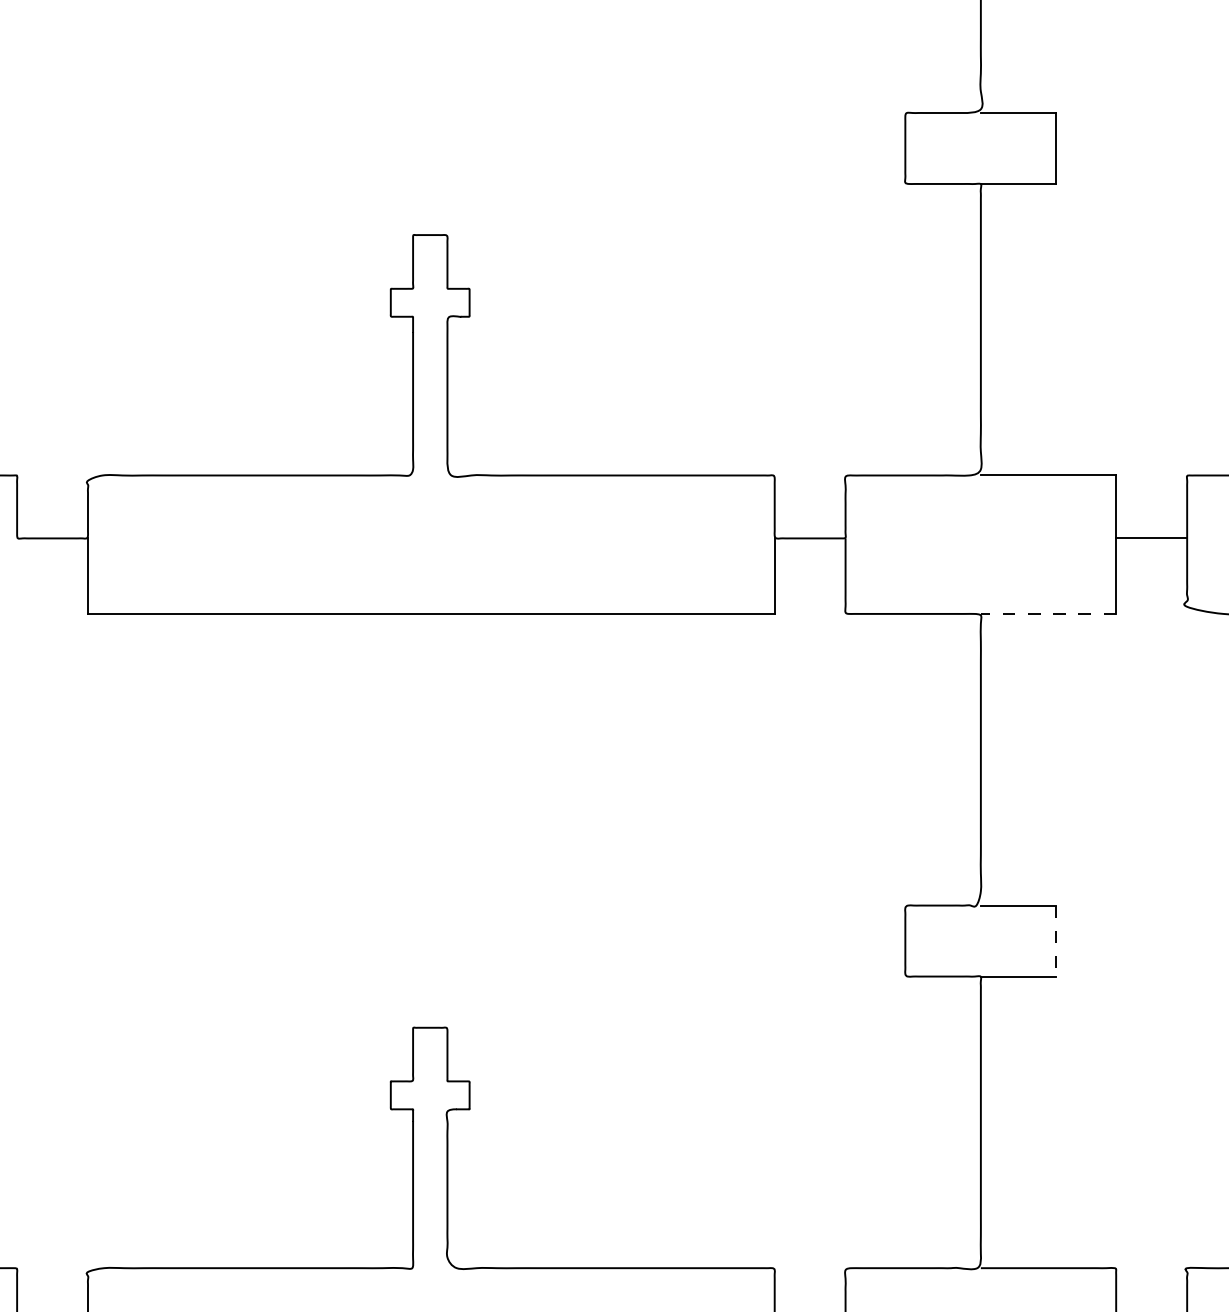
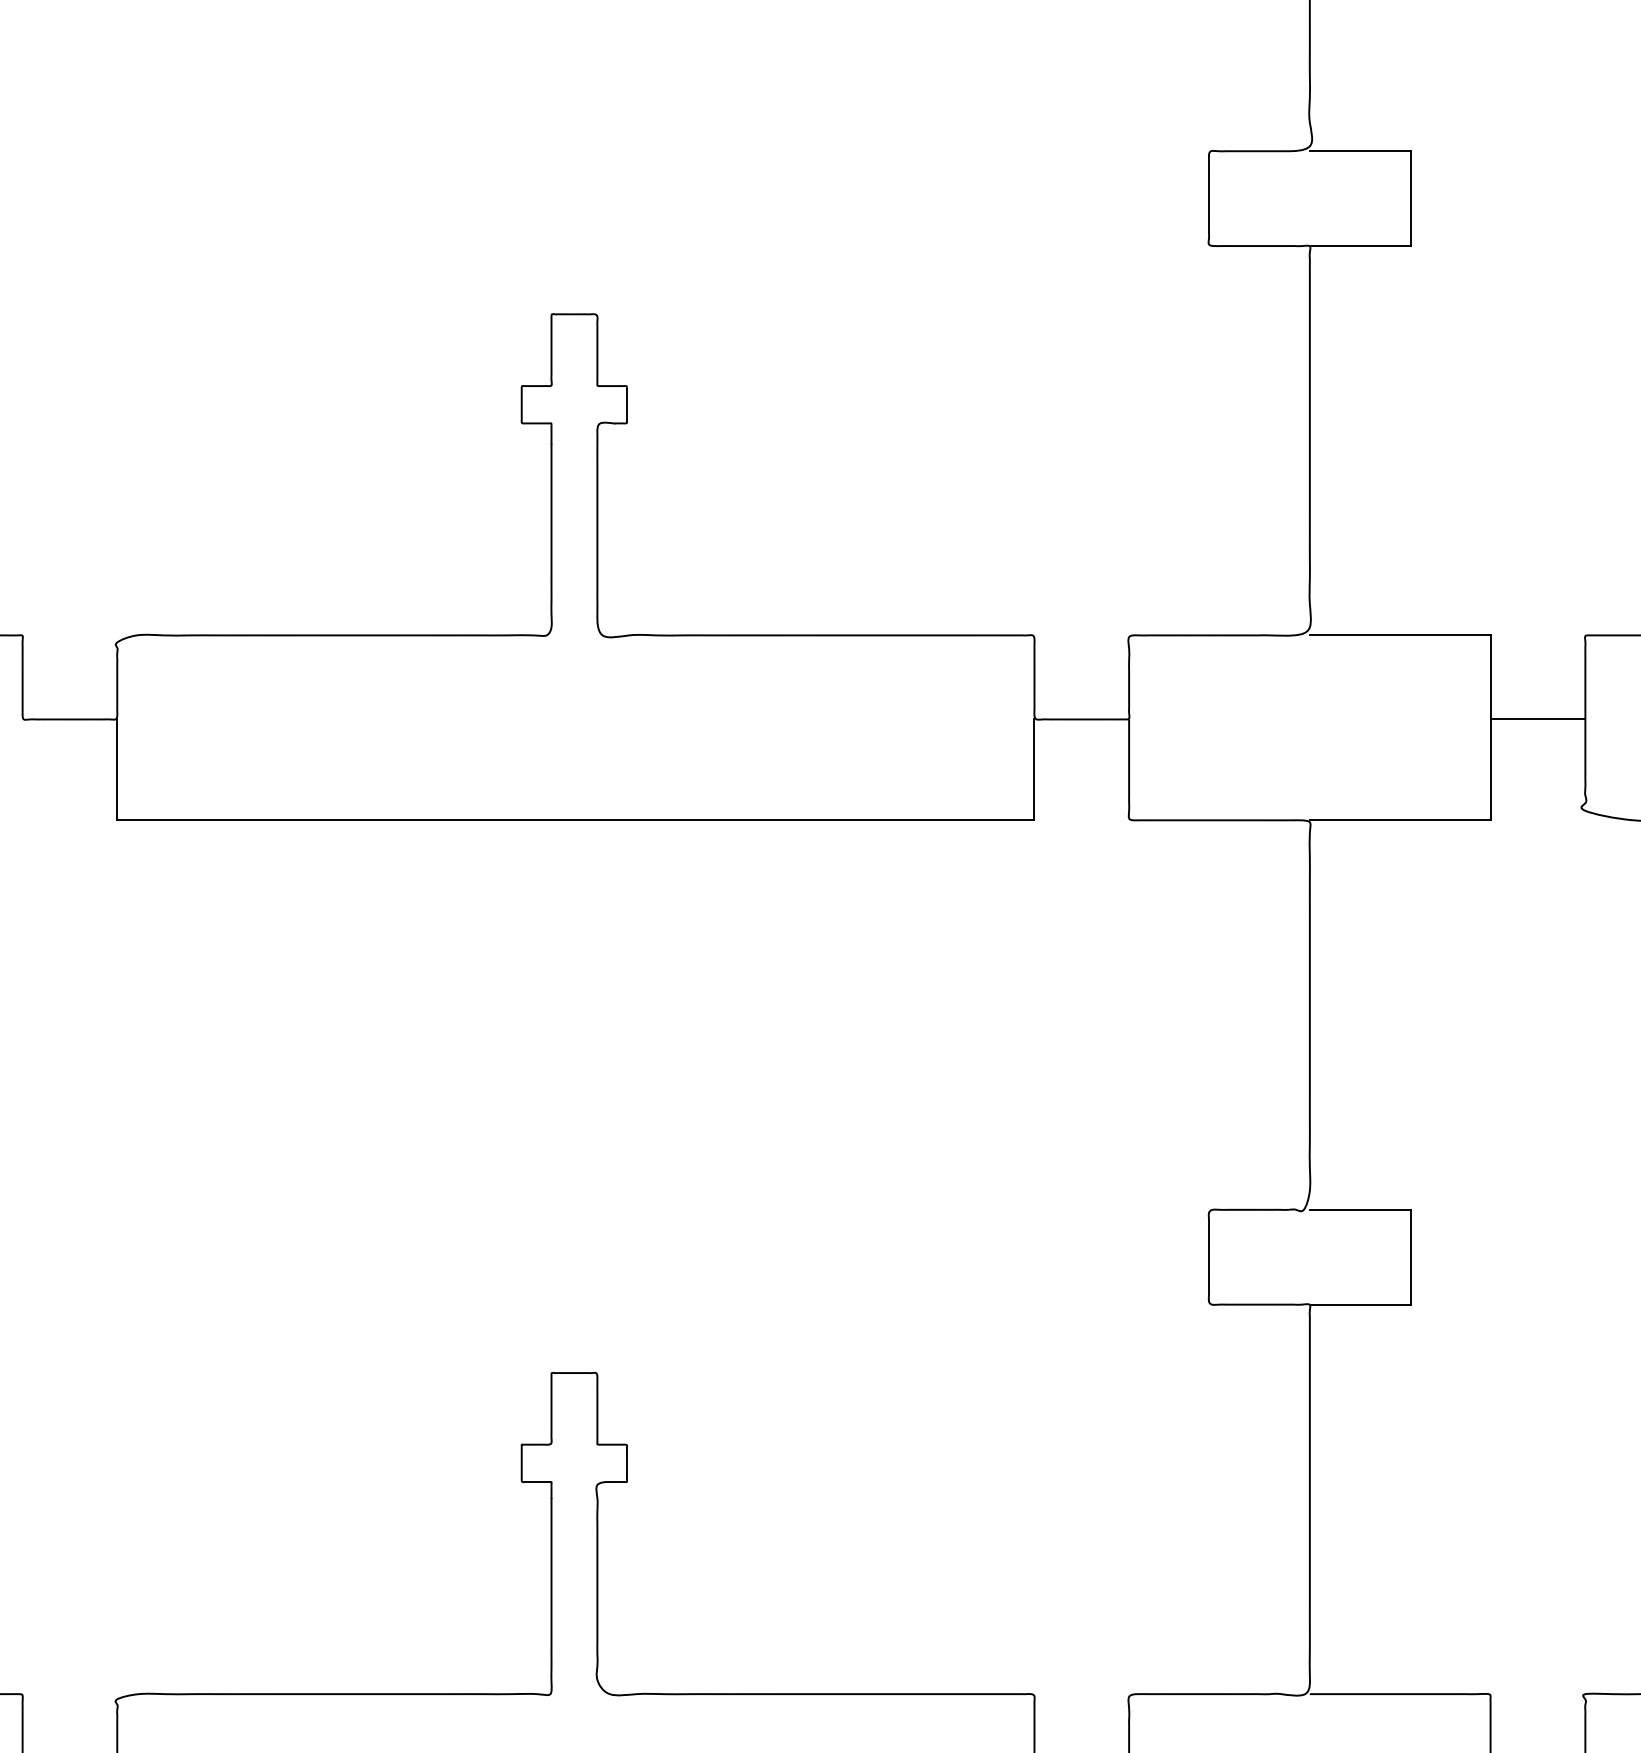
line: (1047, 614) -> (1399, 820), dashed -> solid
line: (1056, 941) -> (1410, 1257), dashed -> solid

